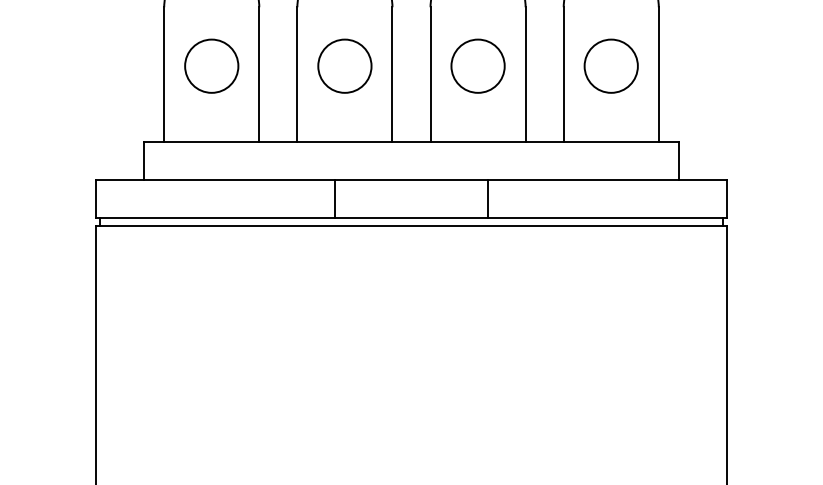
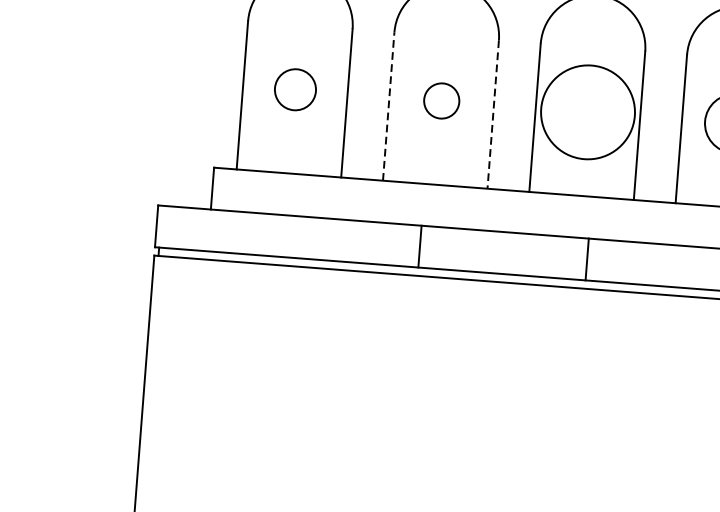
circle: (211, 65) -> (295, 89), size x0.7
circle: (344, 65) -> (441, 100), size x0.6
circle: (477, 65) -> (587, 111), size x1.6
line: (297, 74) -> (388, 106), solid -> dashed
line: (392, 74) -> (493, 114), solid -> dashed

